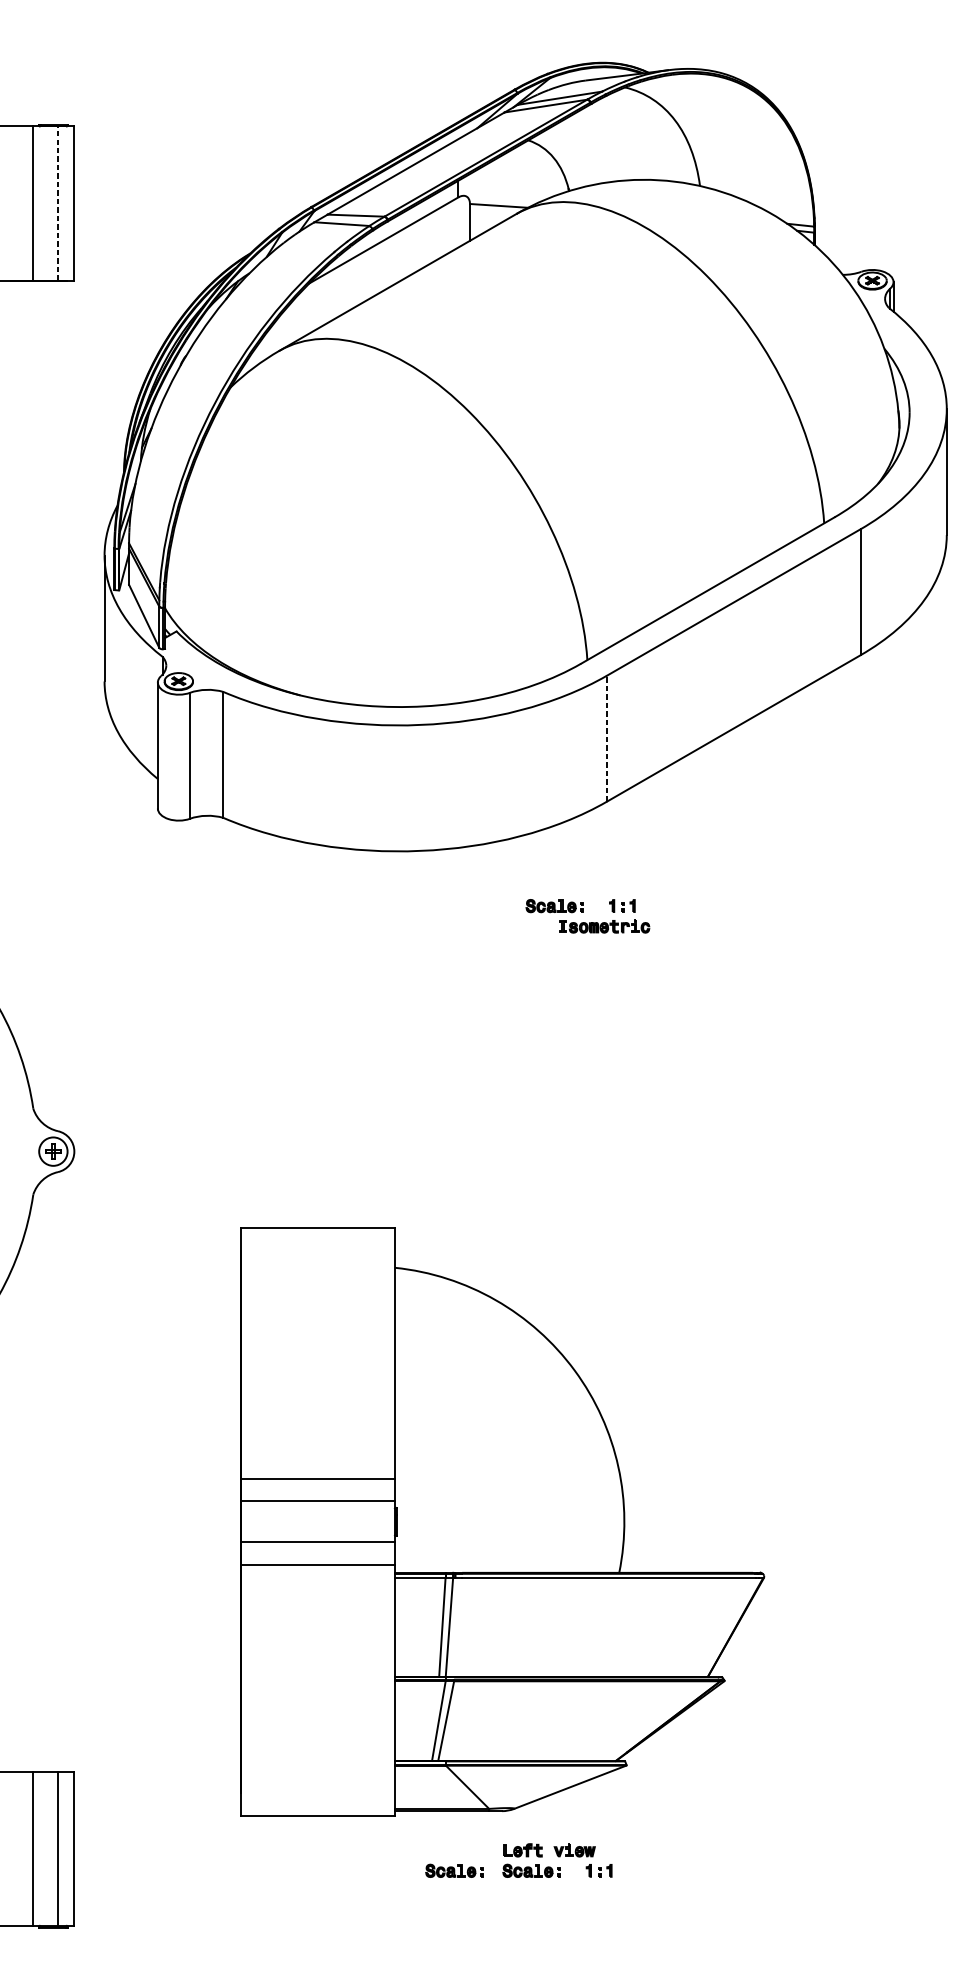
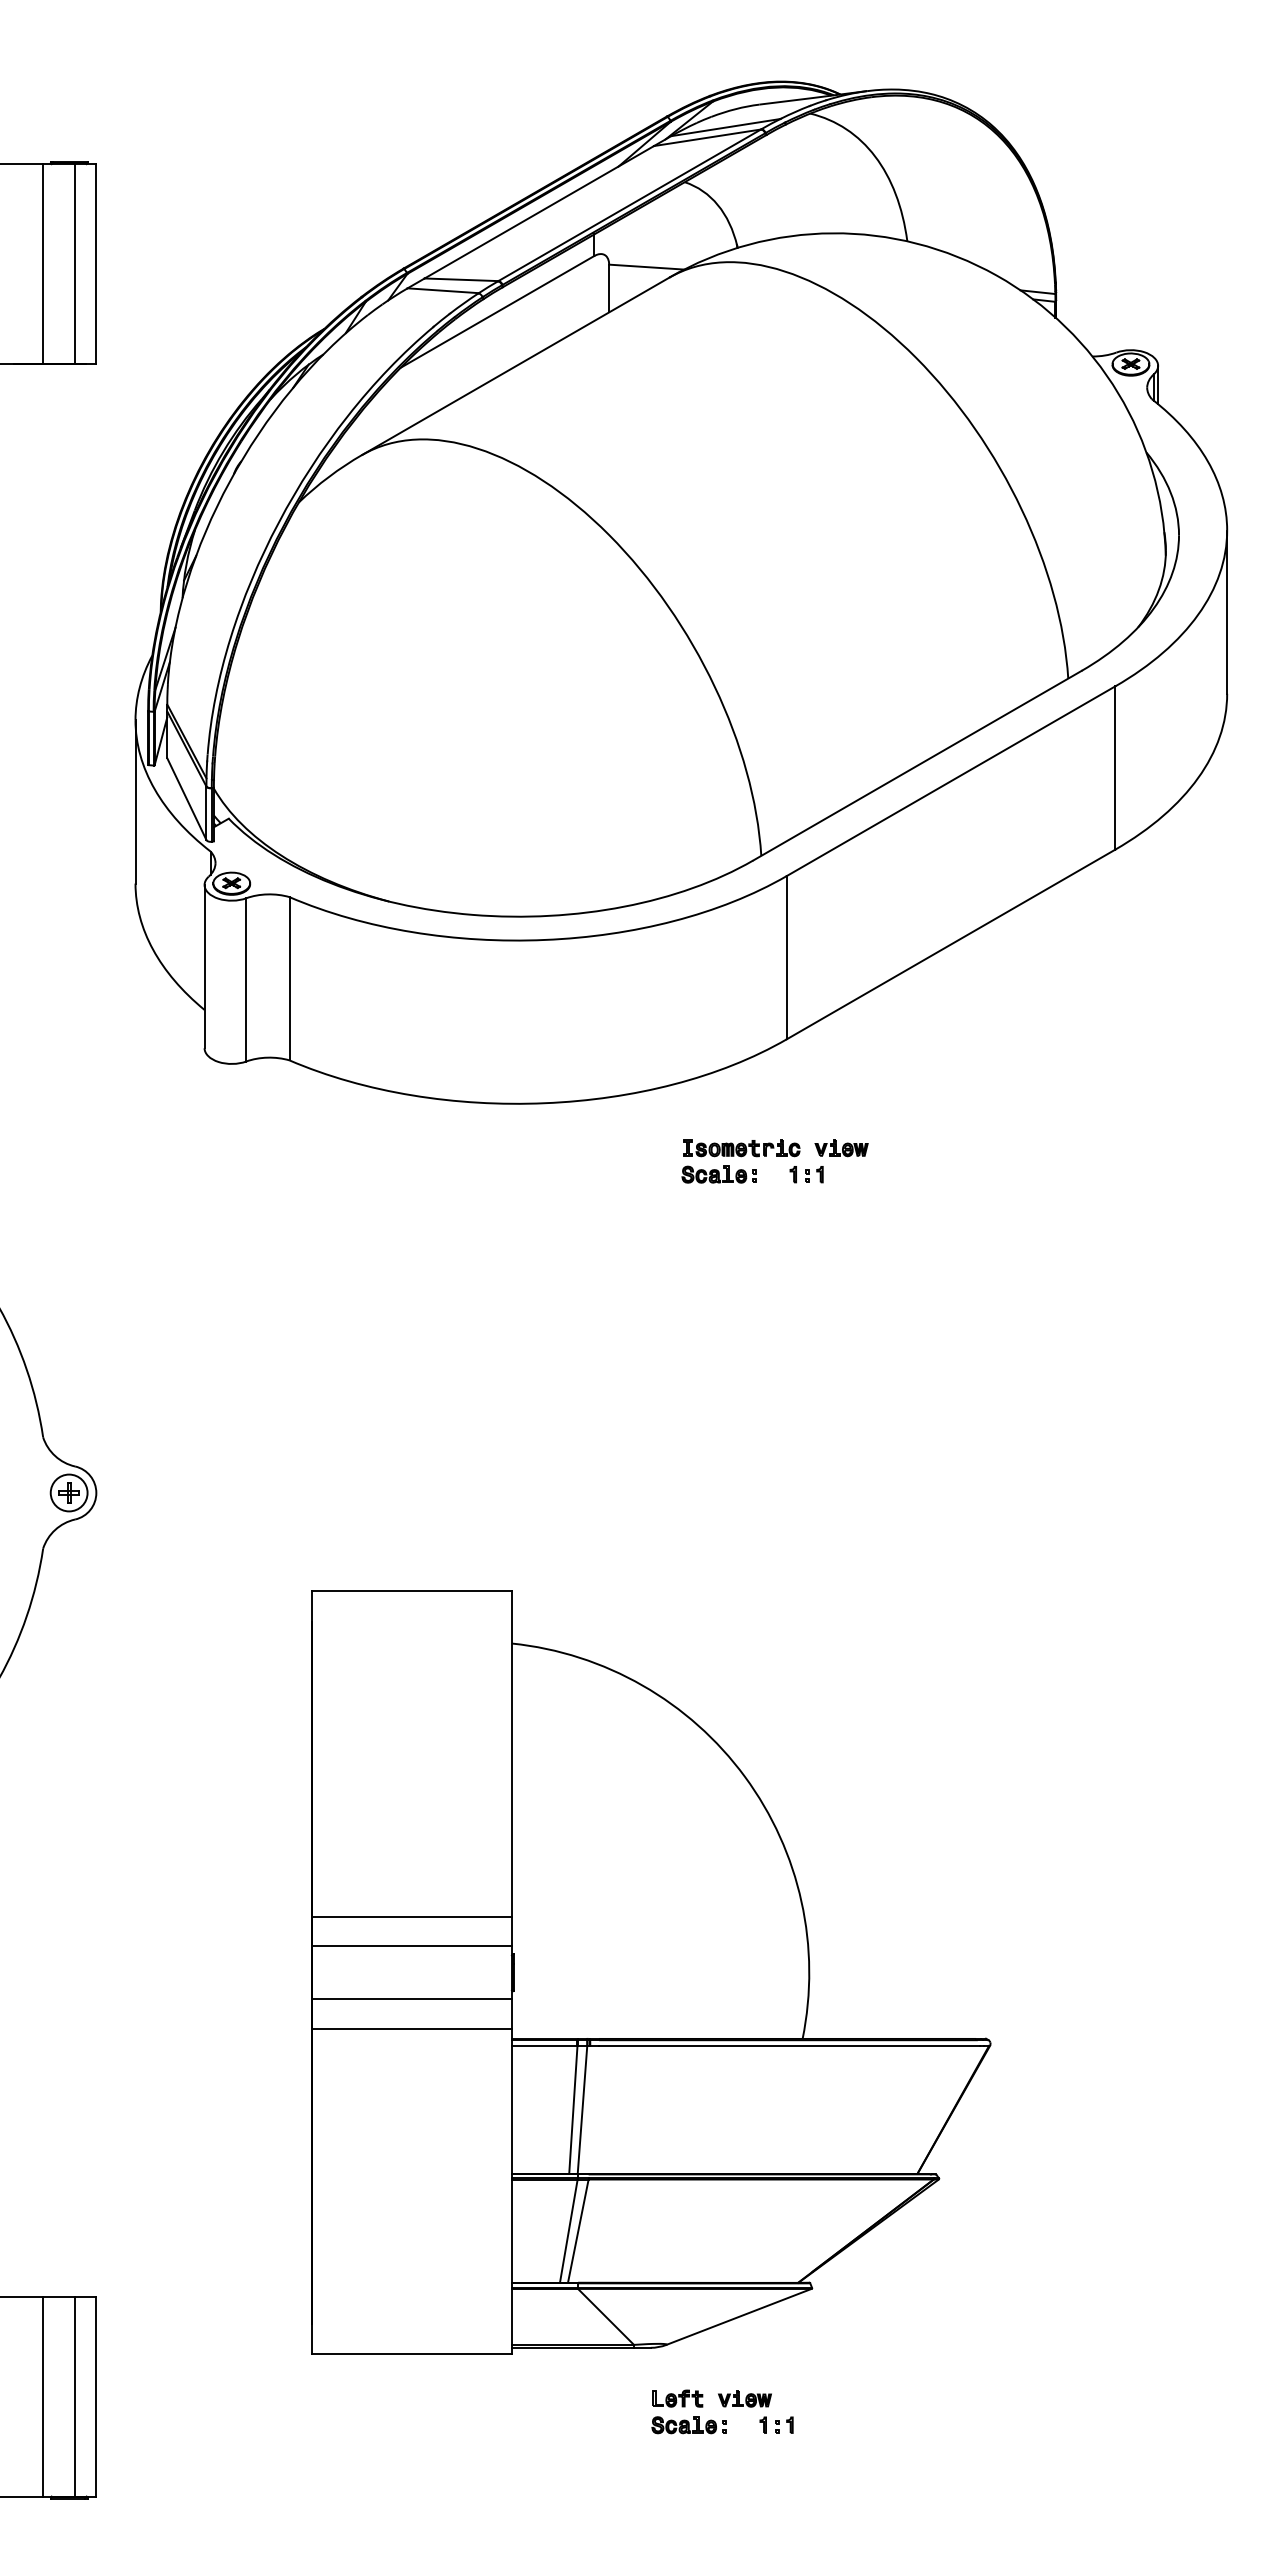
line: (58, 203) -> (75, 264), dashed -> solid
line: (606, 738) -> (786, 957), dashed -> solid
part: (649, 885) -> (841, 1148), added
part: (604, 926) -> (741, 1148), moved
part: (454, 1871) -> (588, 2425), removed

